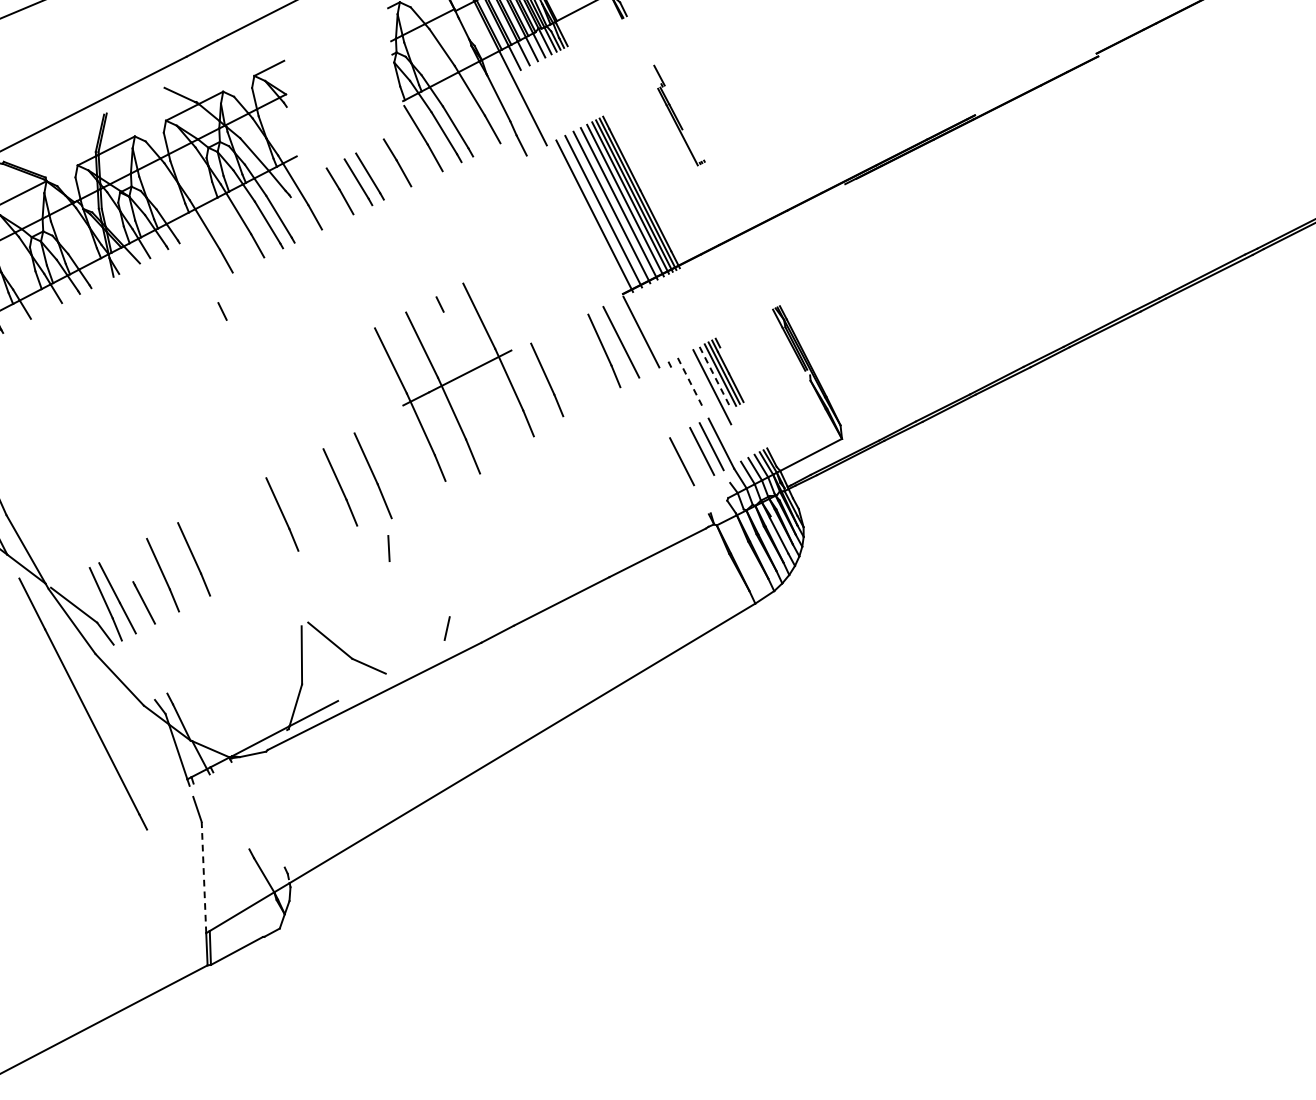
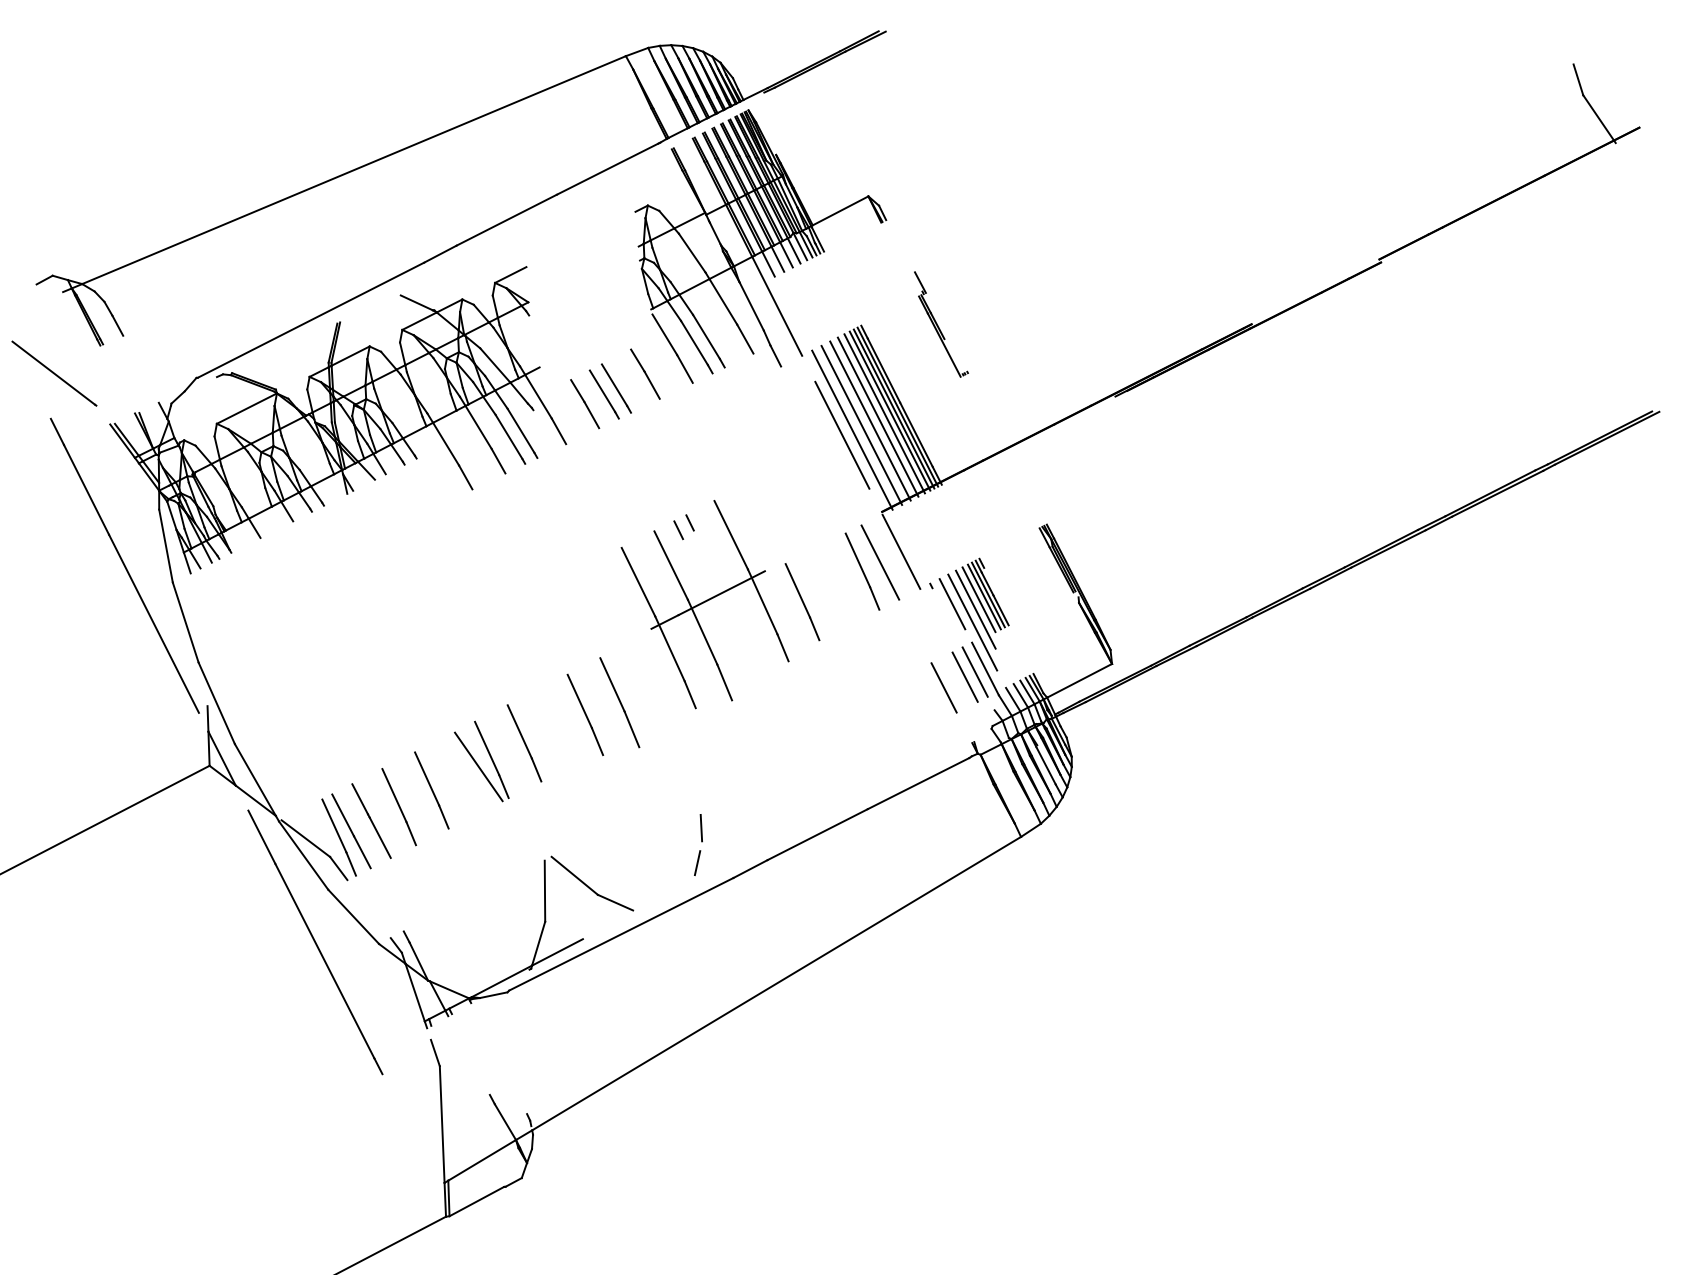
line: (585, 220) -> (842, 434), added
line: (222, 311) -> (678, 530), moved
line: (715, 378) -> (979, 600), dashed -> solid
line: (690, 382) -> (952, 604), dashed -> solid
line: (709, 399) -> (972, 622), added
part: (241, 531) -> (481, 761), added
line: (388, 548) -> (700, 828), moved
line: (126, 567) -> (360, 799), added
line: (204, 877) -> (442, 1124), dashed -> solid

